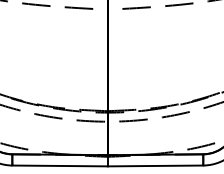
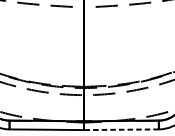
line: (155, 165) -> (121, 129), solid -> dashed

